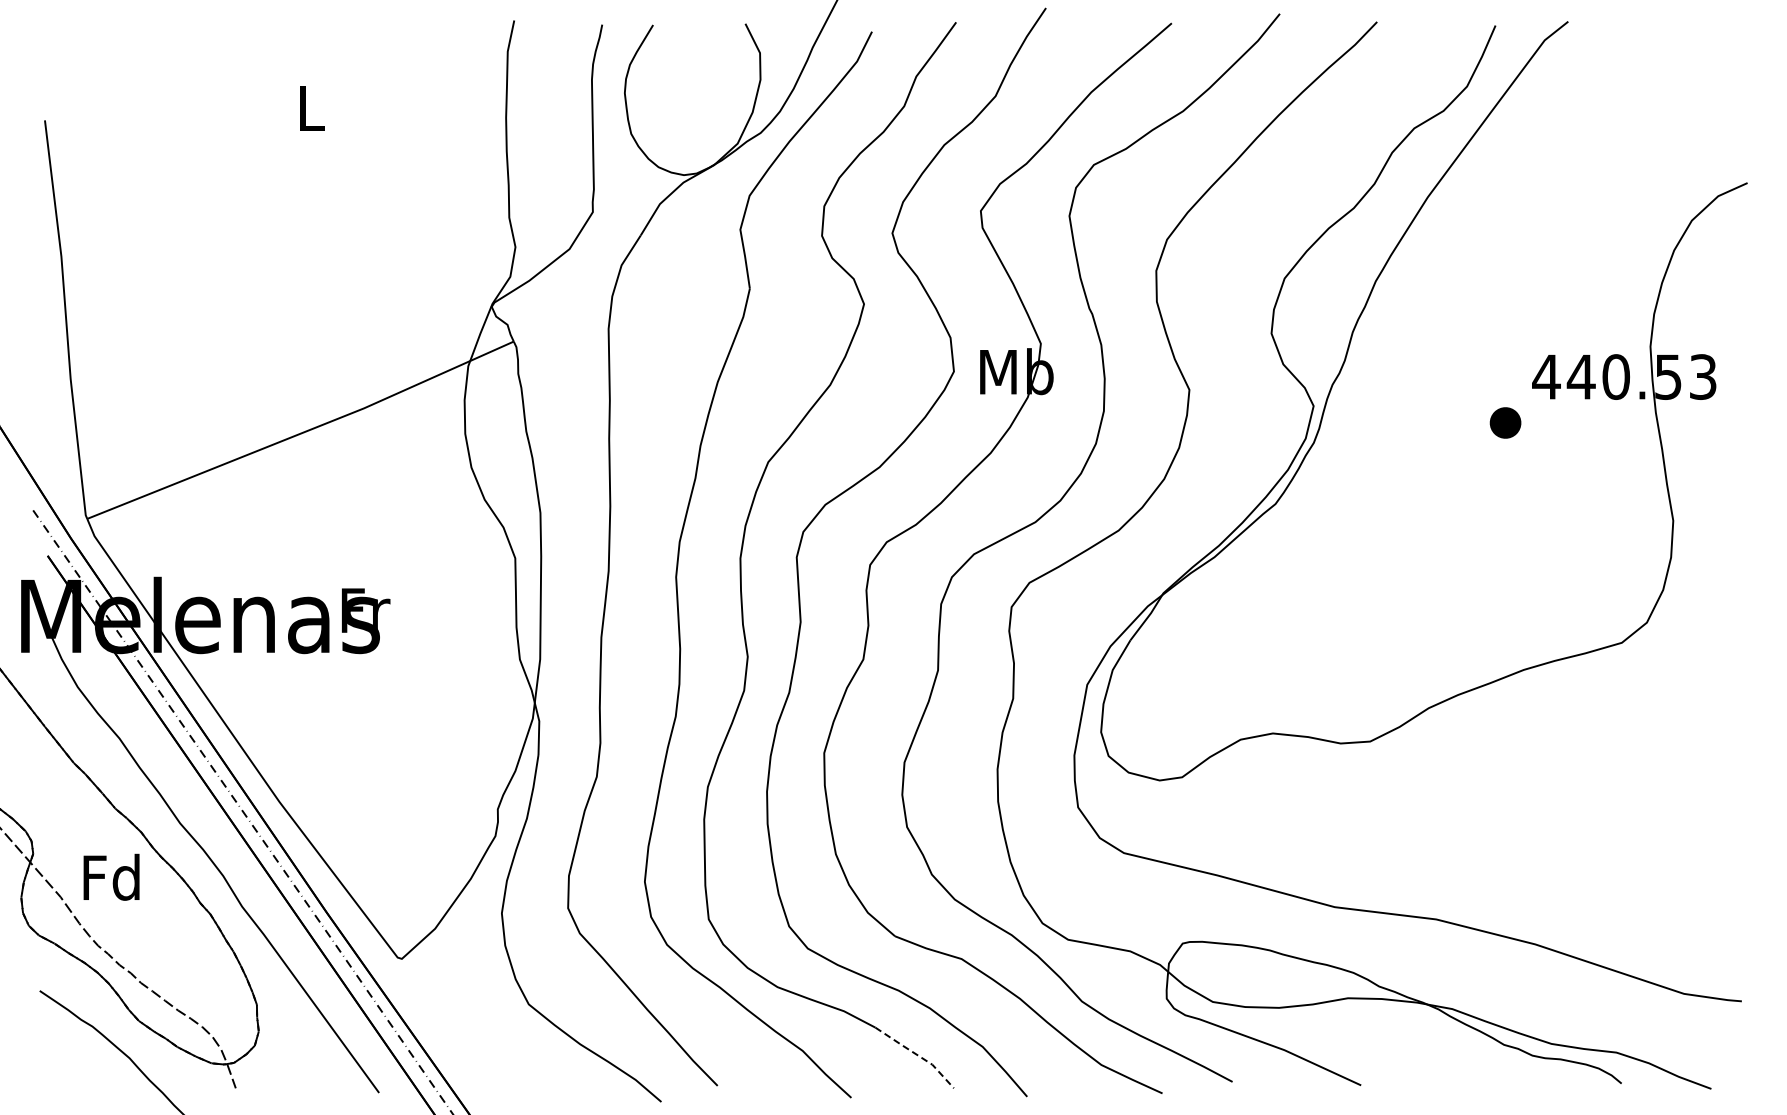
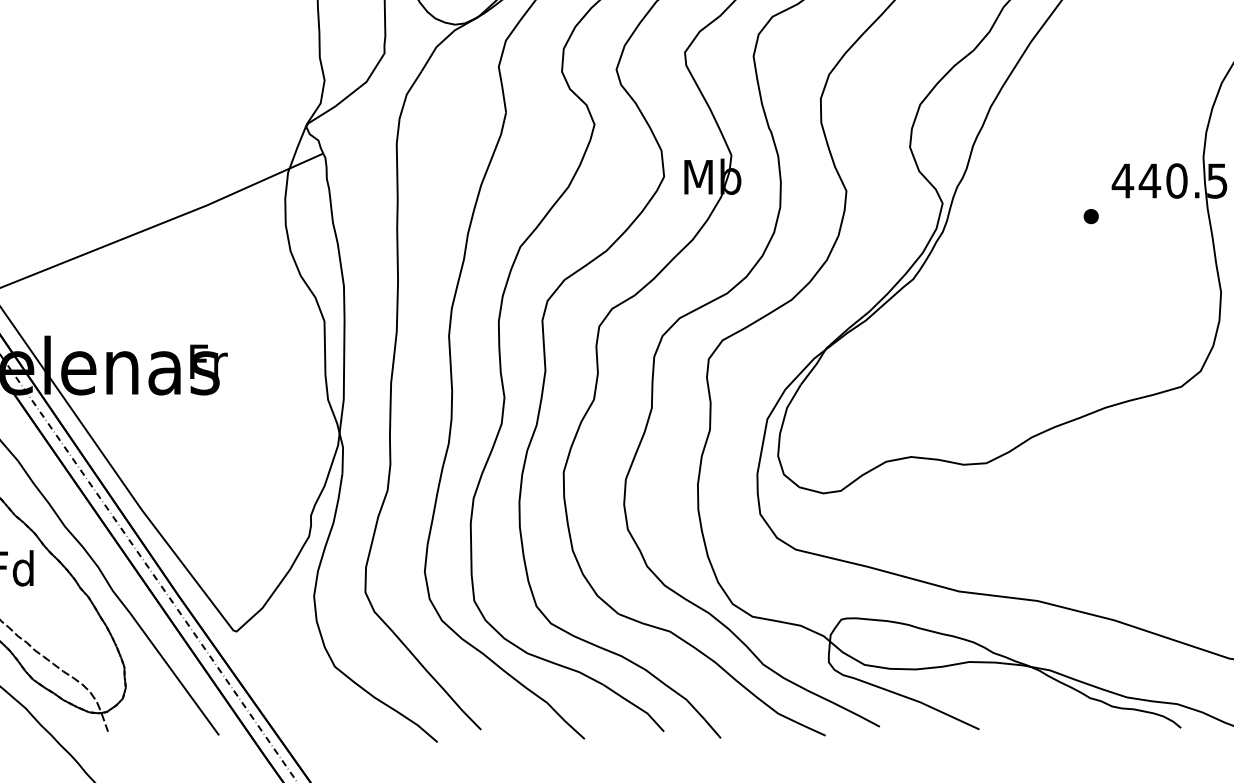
part: (1505, 422) -> (1091, 216), size x0.62
line: (917, 1055) -> (635, 706), dashed -> solid

